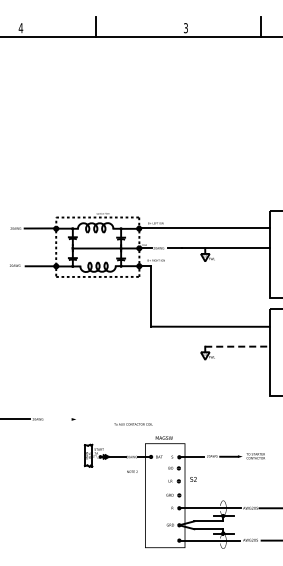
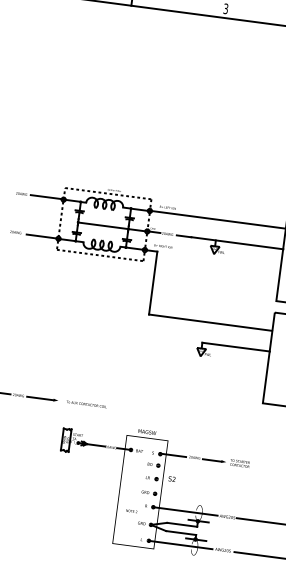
line: (238, 346) -> (237, 347), dashed -> solid
line: (58, 419) -> (39, 398), added
text: (133, 424) -> (86, 404), moved
text: (132, 471) -> (131, 510), moved

